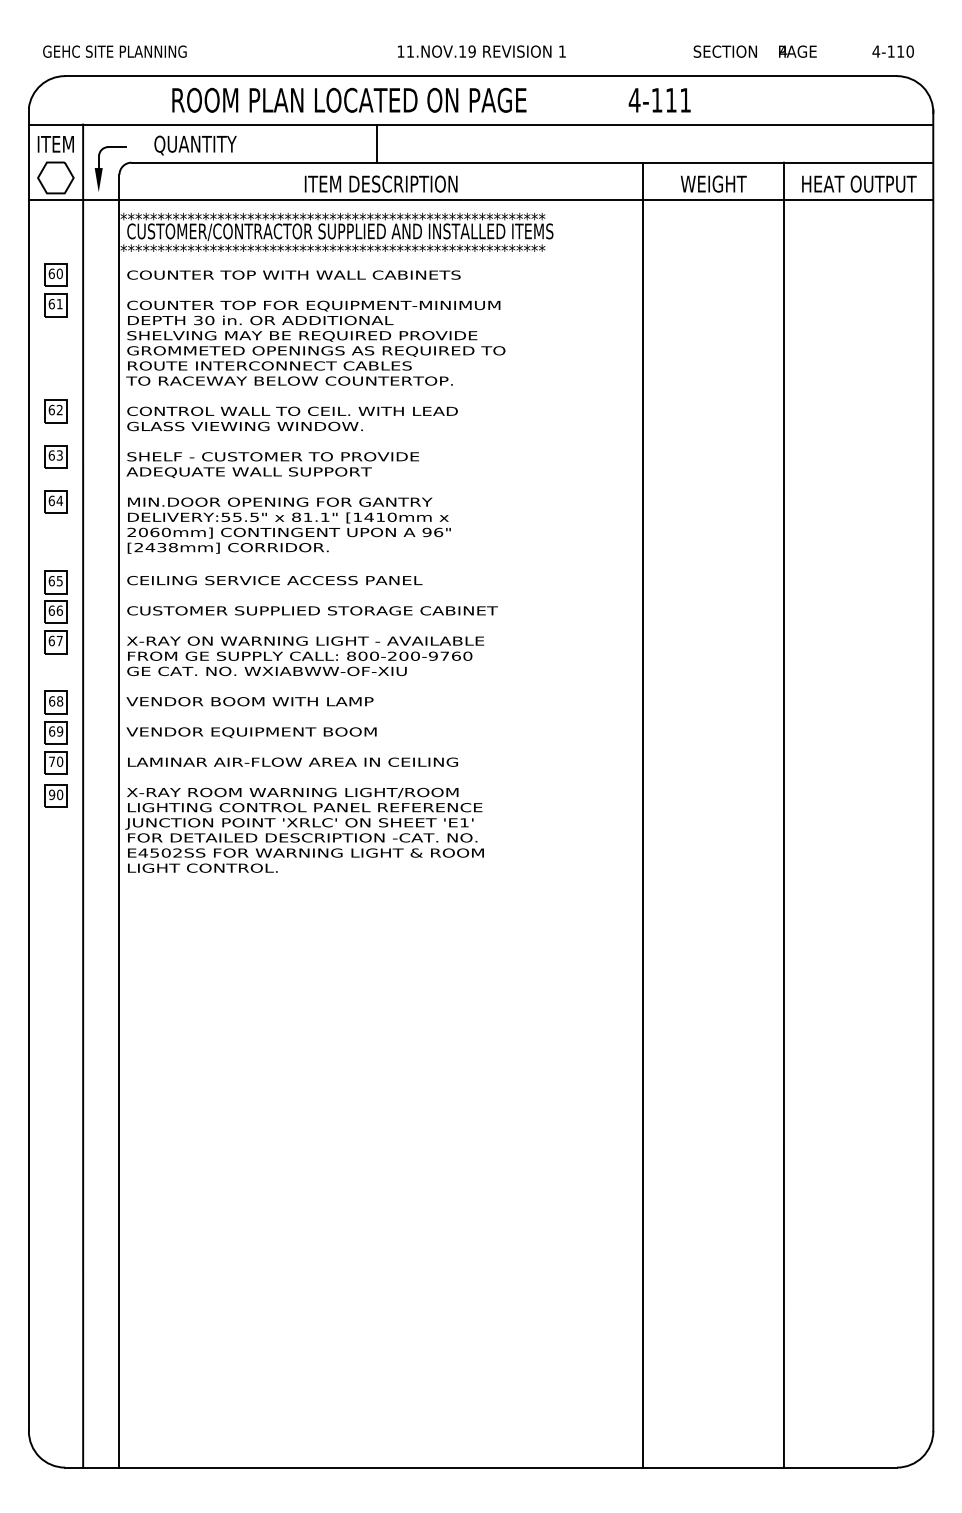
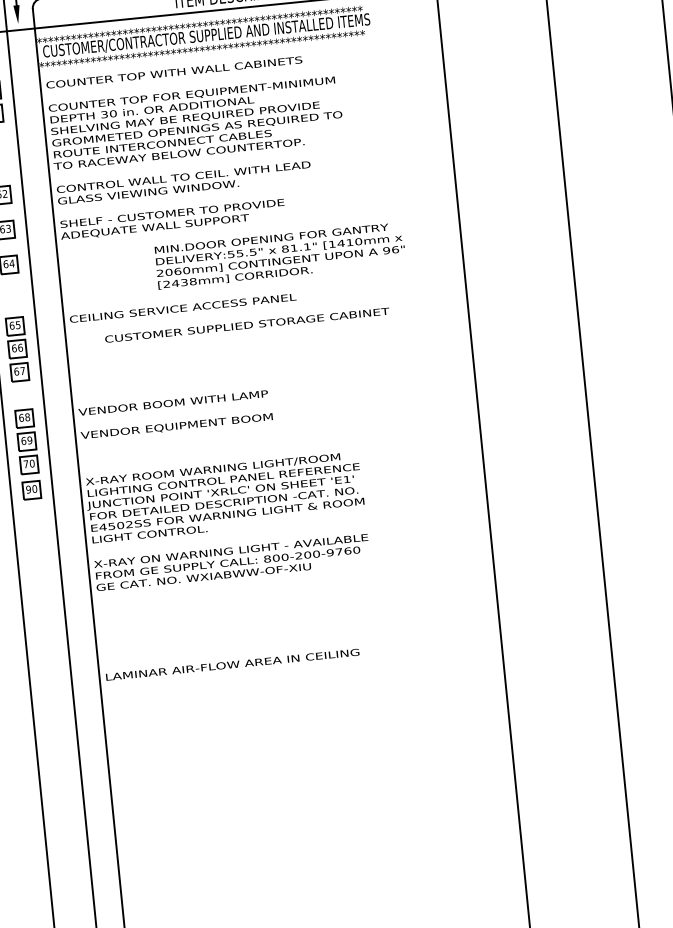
text: (288, 525) -> (279, 255), moved
text: (312, 610) -> (247, 325), moved
text: (305, 656) -> (232, 562), moved
text: (292, 761) -> (232, 664), moved

